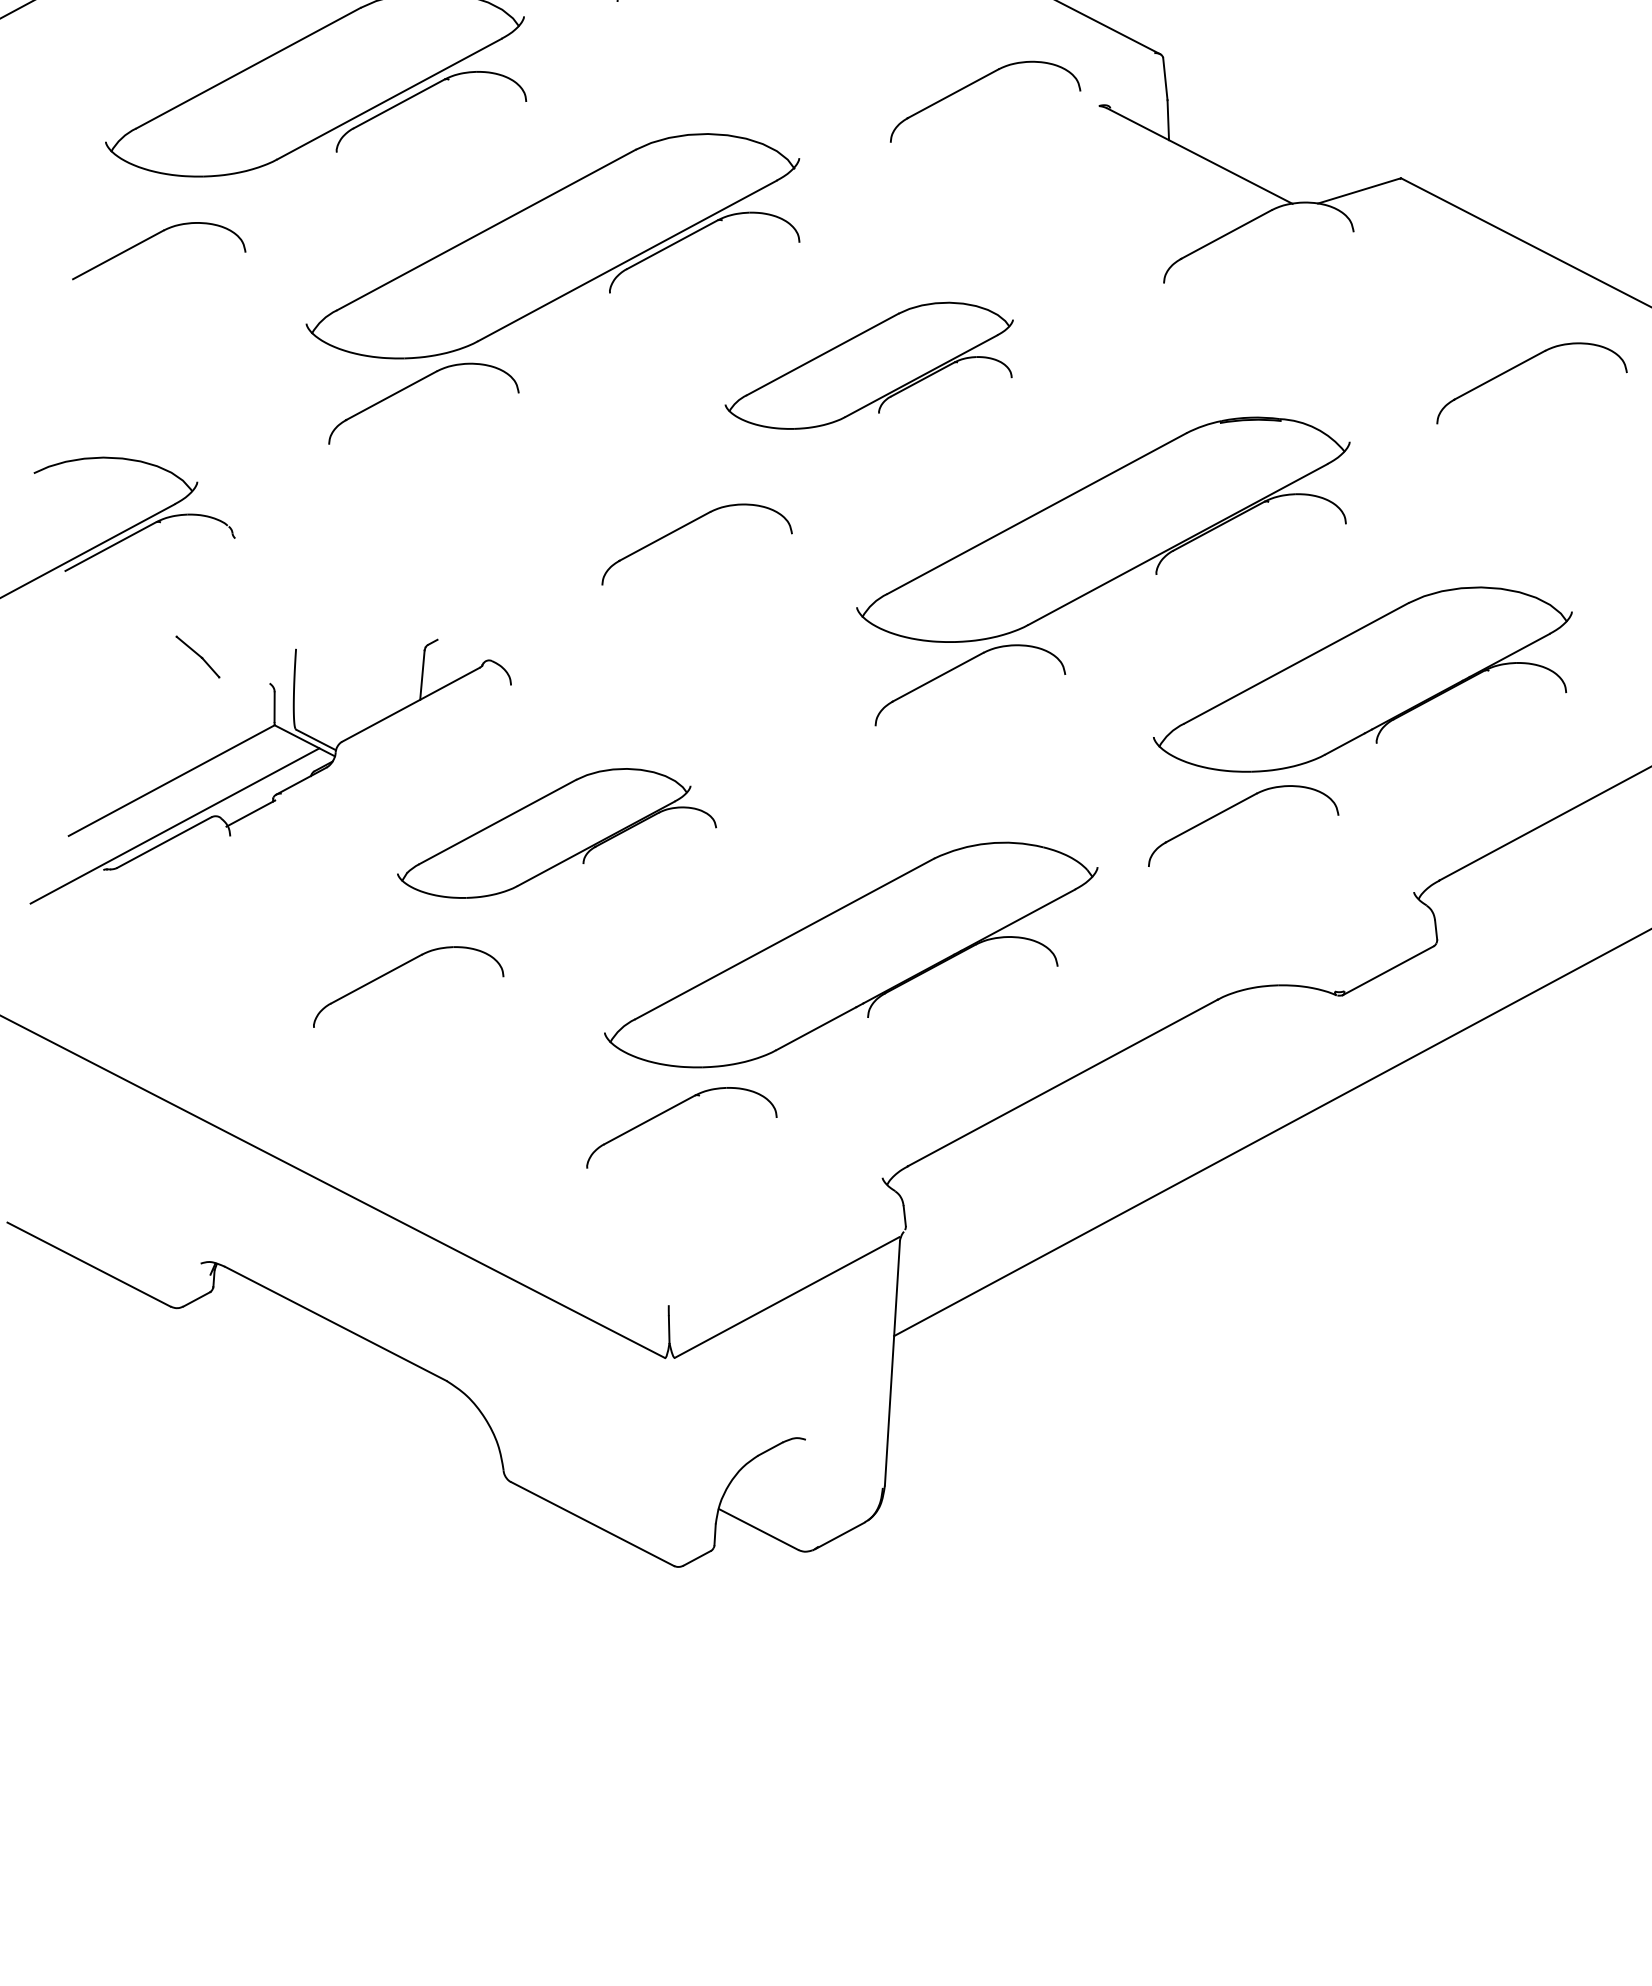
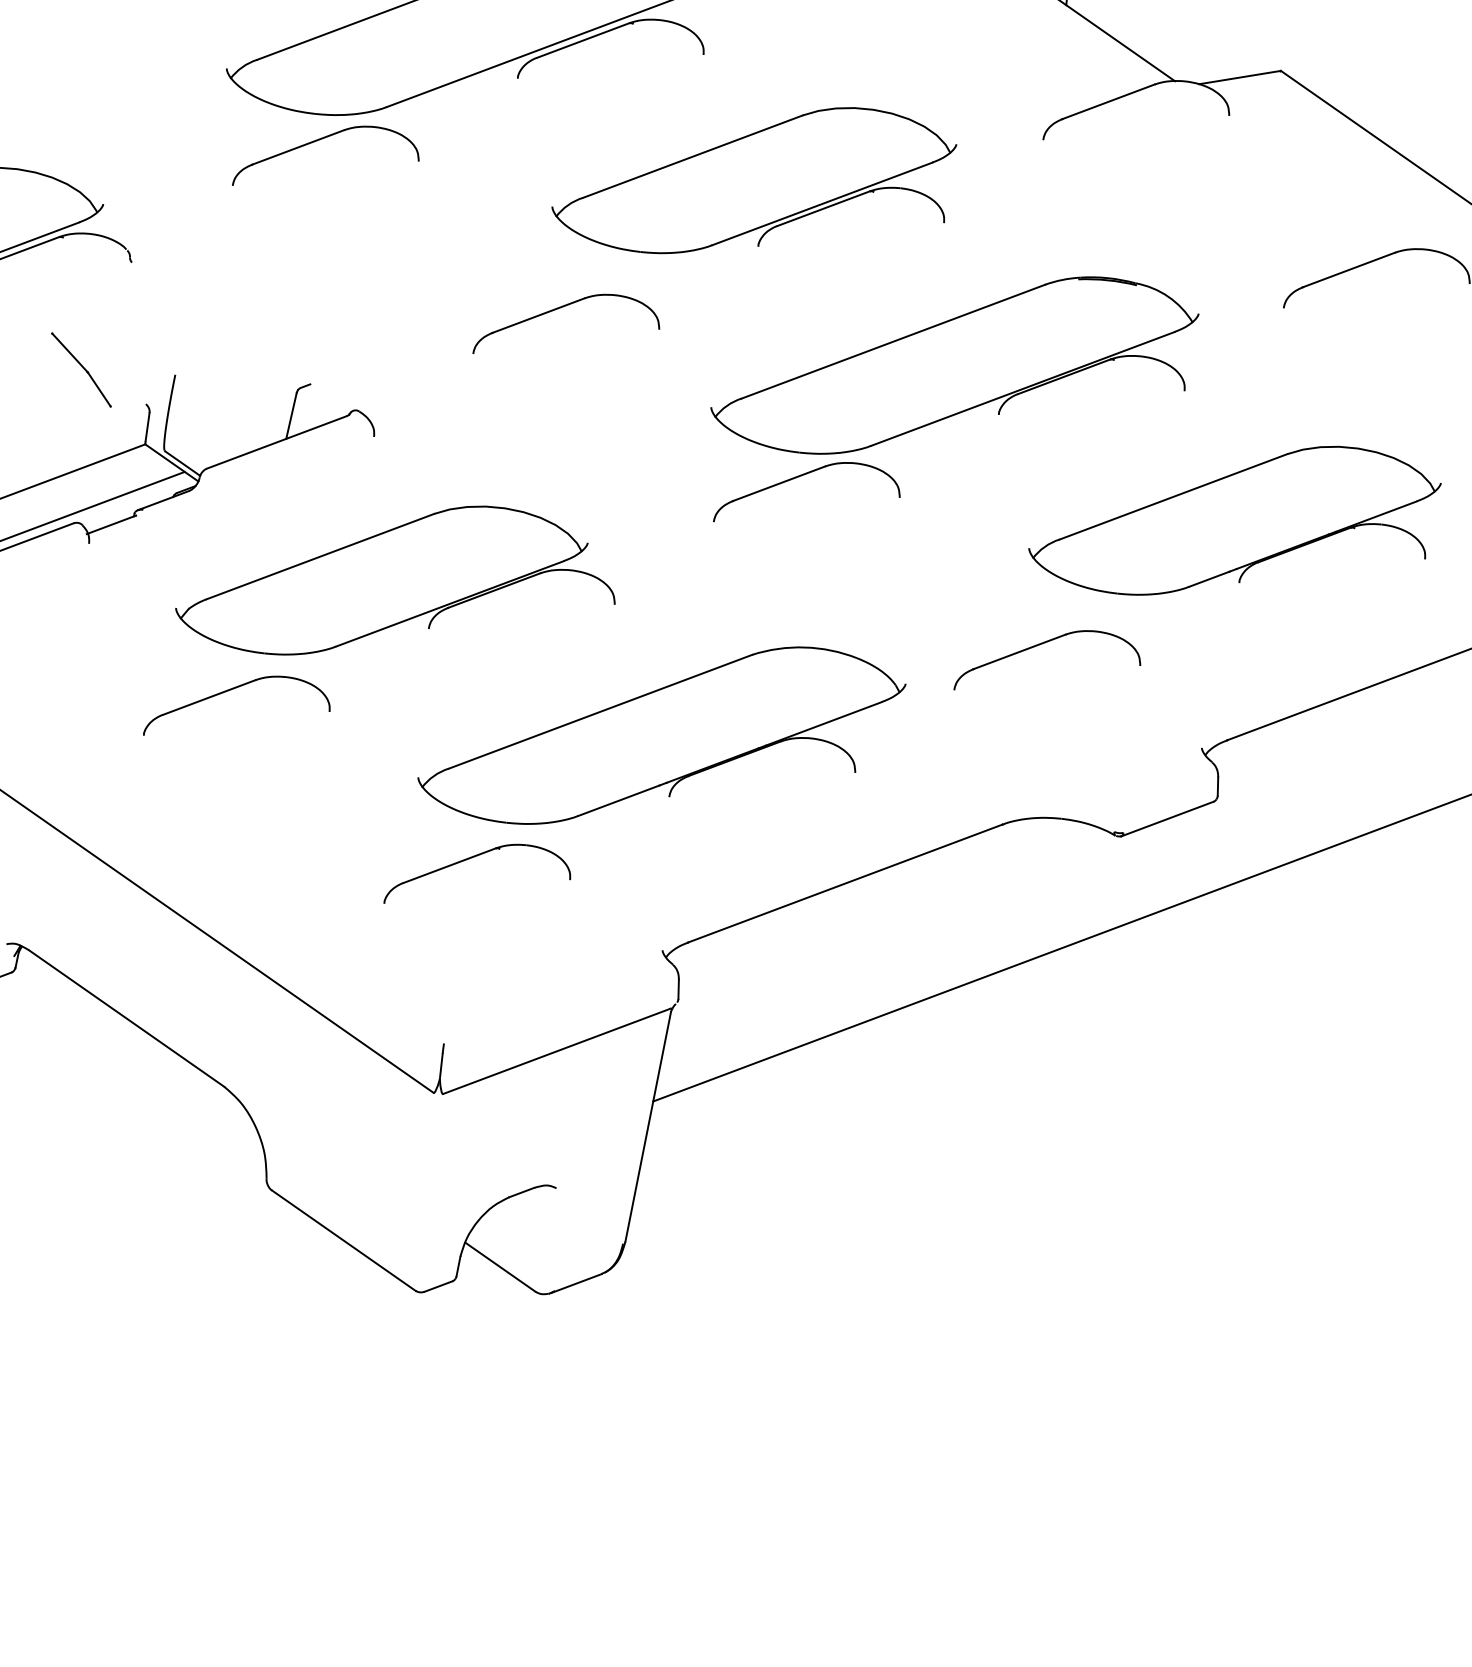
part: (869, 365) -> (754, 180), size x1.43
part: (197, 656) -> (81, 369), size x1.67
part: (1362, 679) -> (1234, 520), moved
part: (556, 833) -> (398, 582), size x1.43

